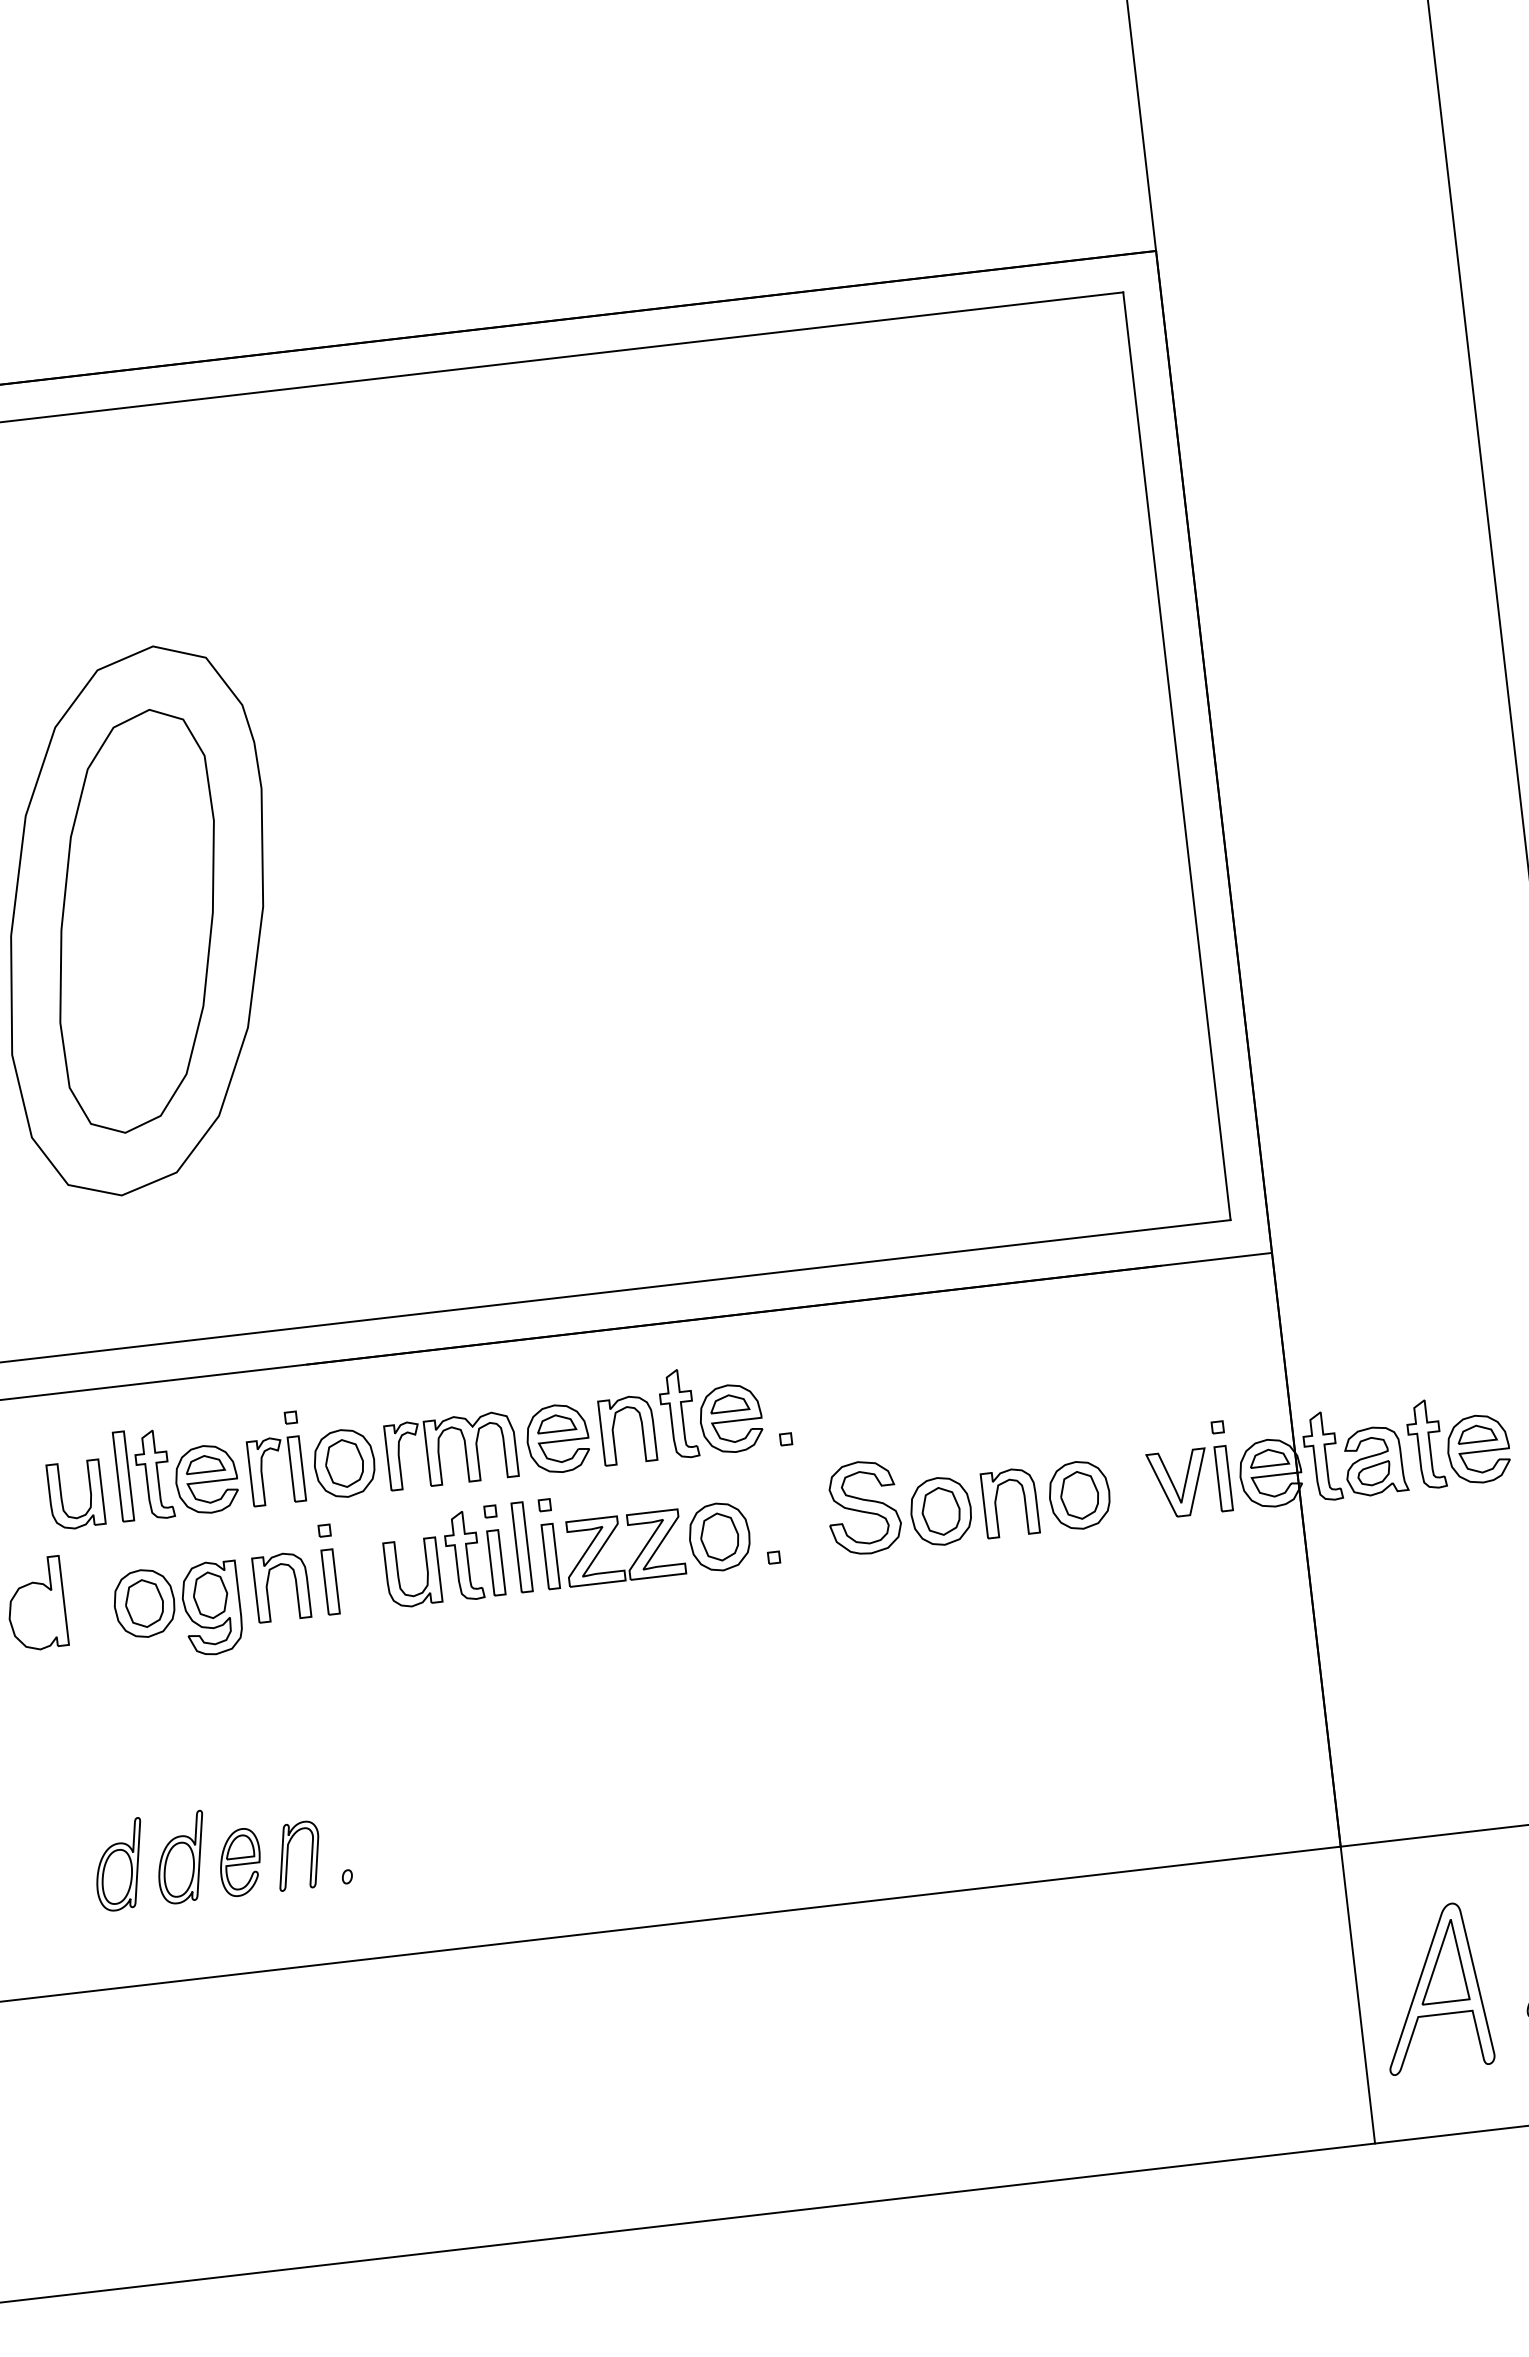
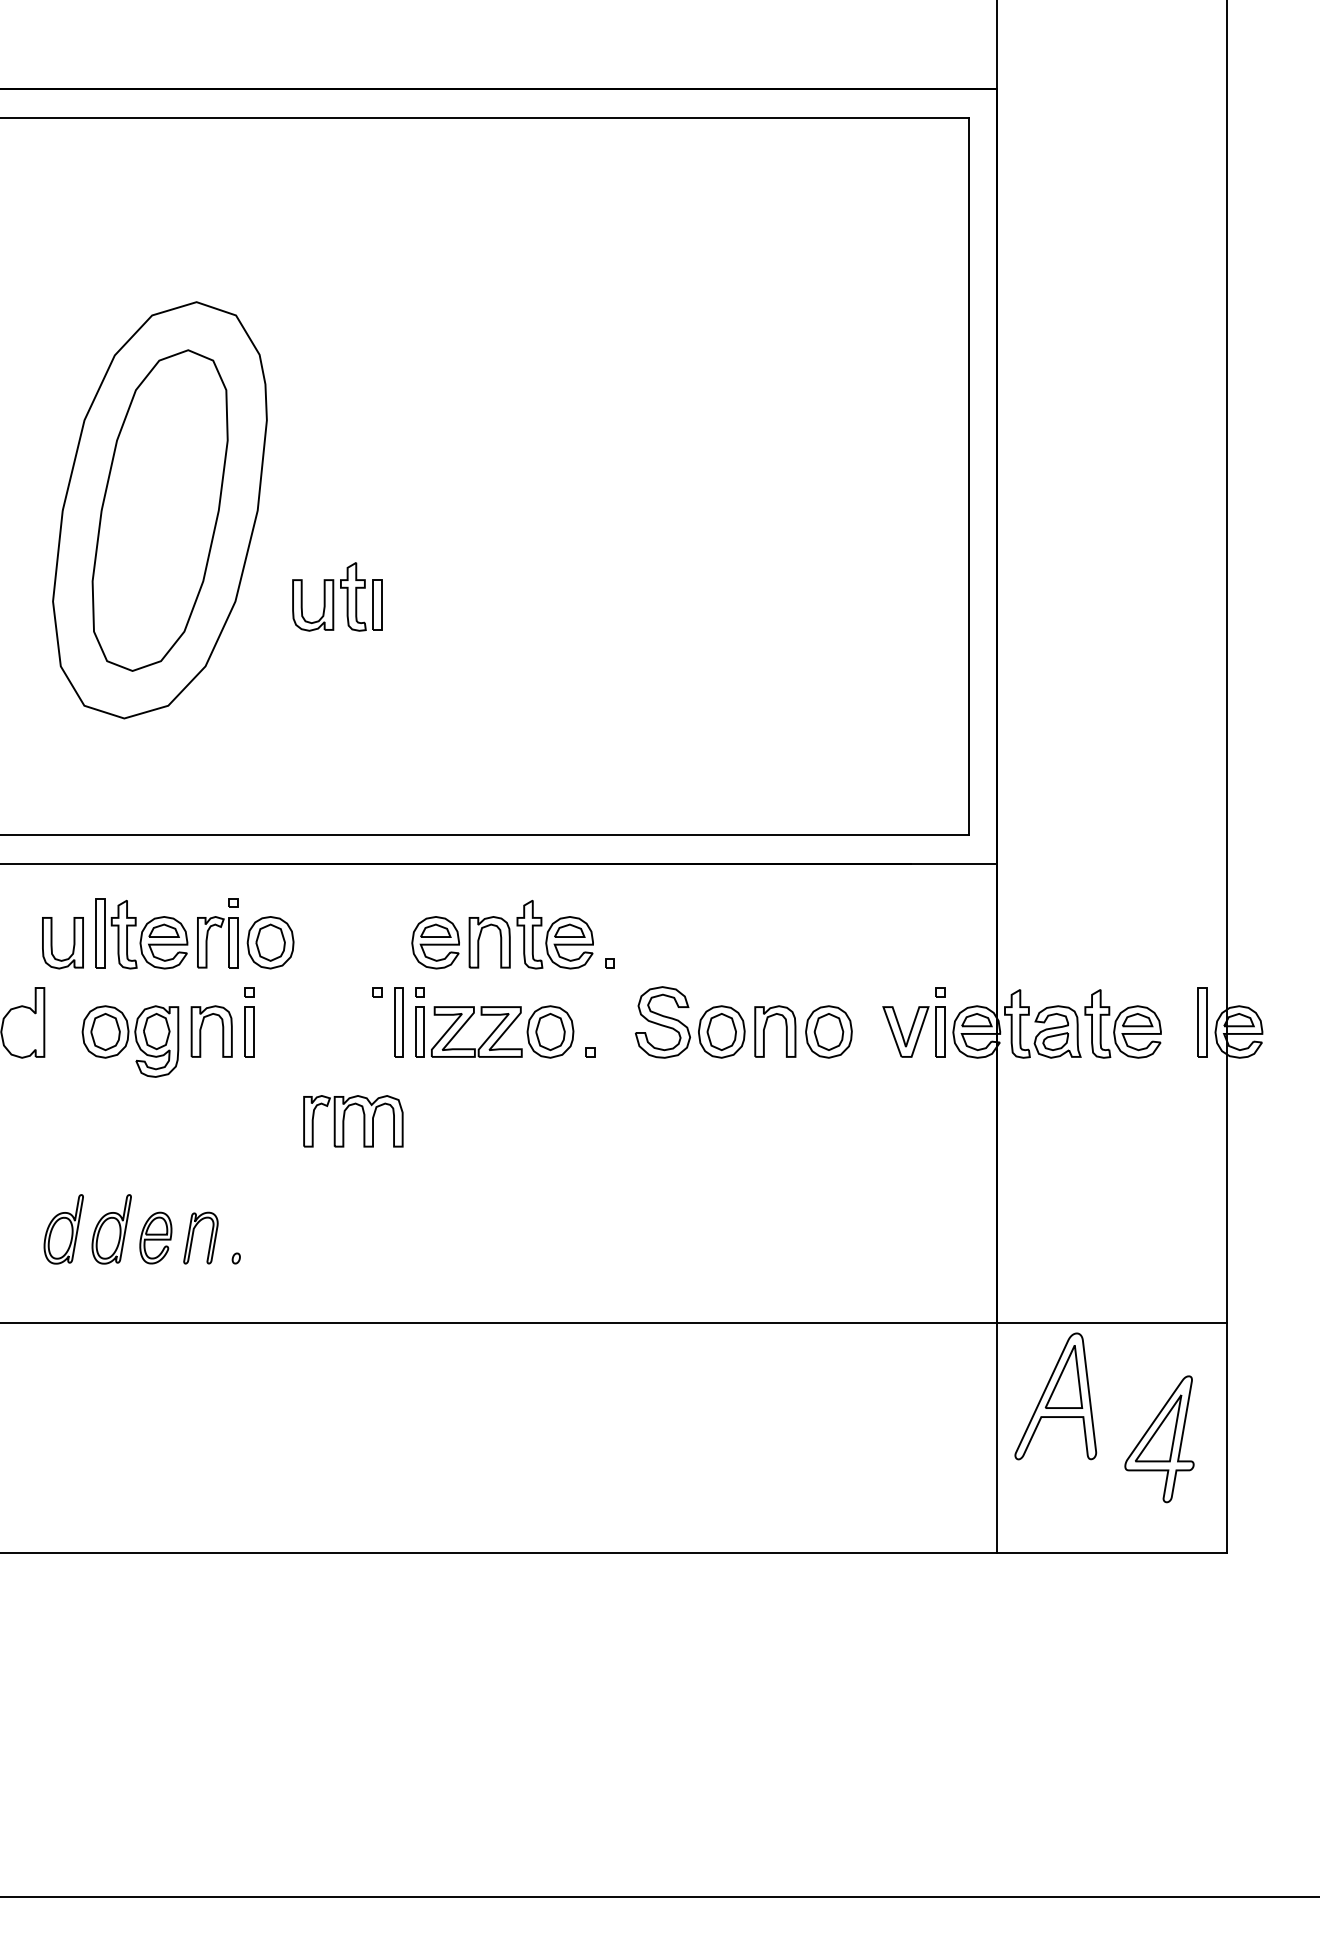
part: (439, 1452) -> (344, 1121), moved
part: (443, 1557) -> (337, 596), moved
part: (1433, 1988) -> (1055, 1396), moved

